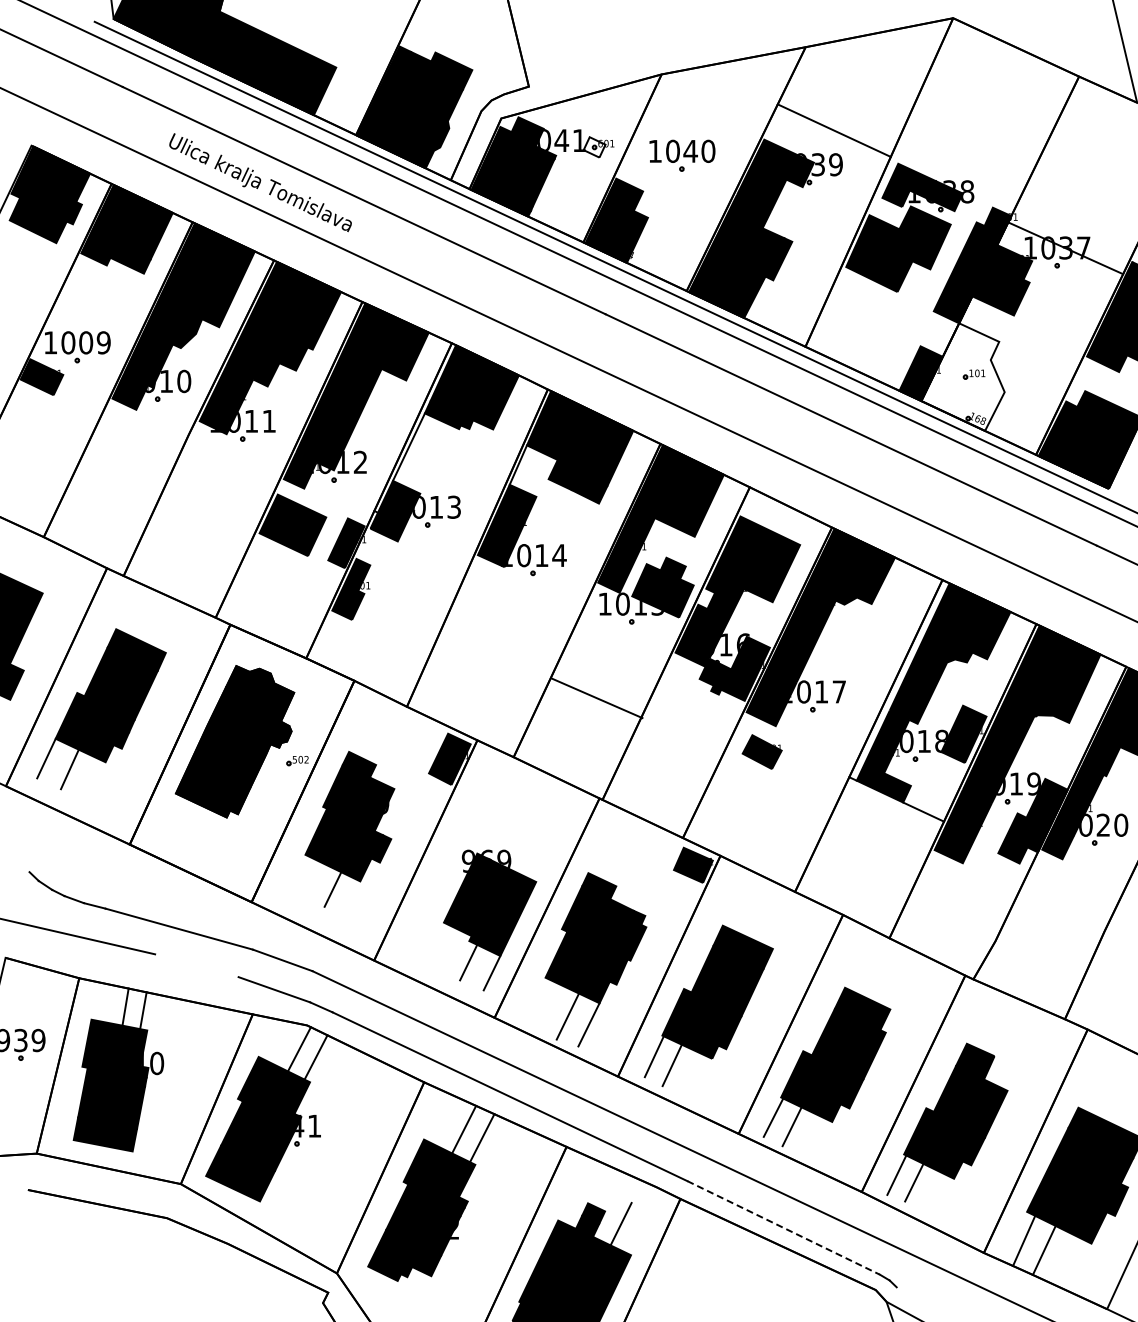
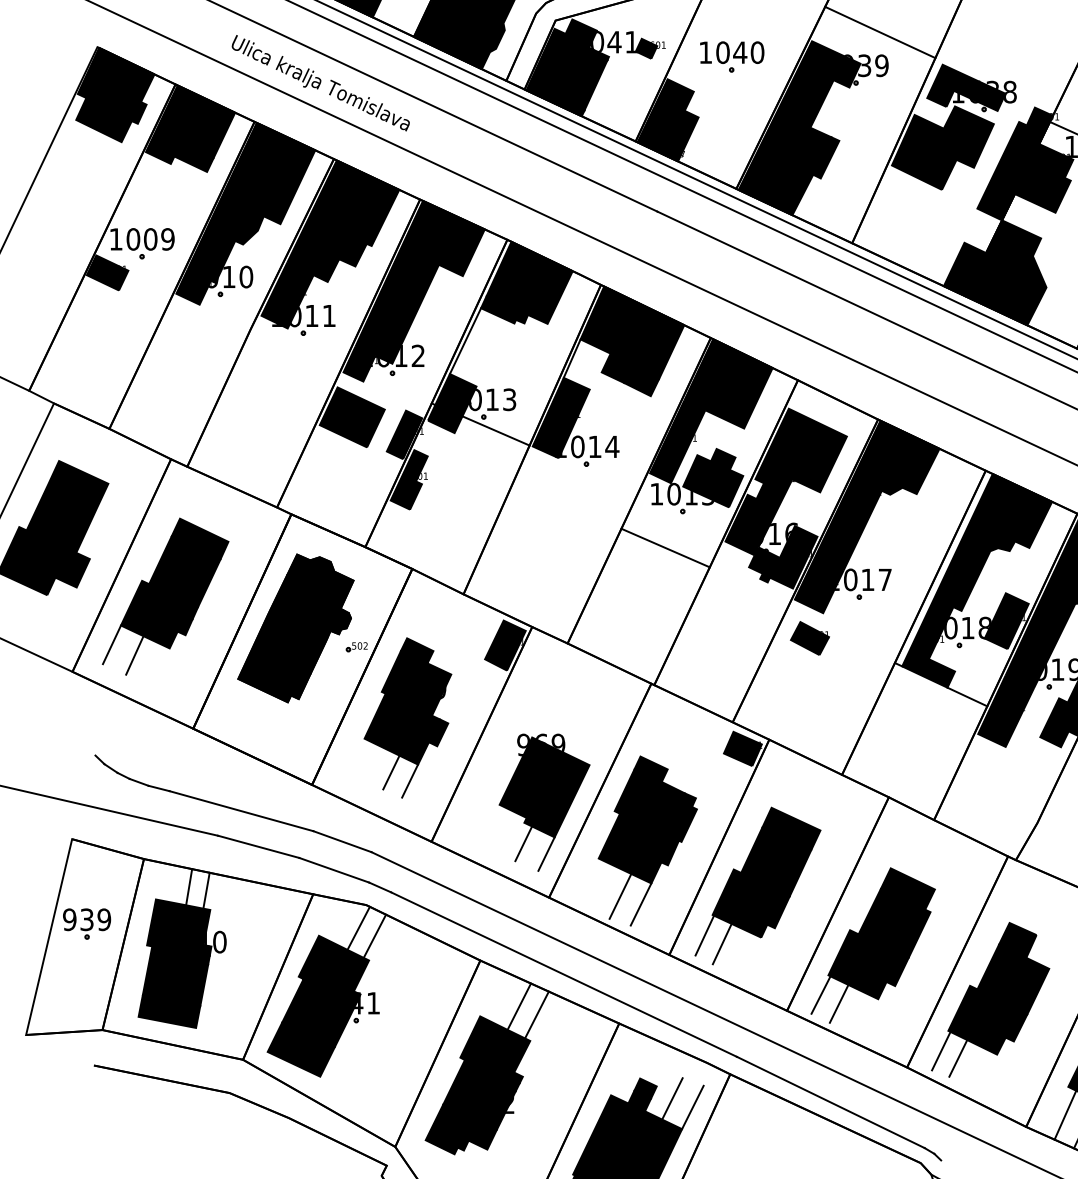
fill: (594, 147) -> (646, 48), added
fill: (962, 376) -> (1005, 272), added
line: (439, 539) -> (495, 431), added
line: (596, 698) -> (664, 548), moved
line: (351, 898) -> (409, 781), added
line: (196, 965) -> (258, 846), added
line: (784, 1228) -> (831, 1103), dashed -> solid
line: (642, 1232) -> (693, 1106), added

